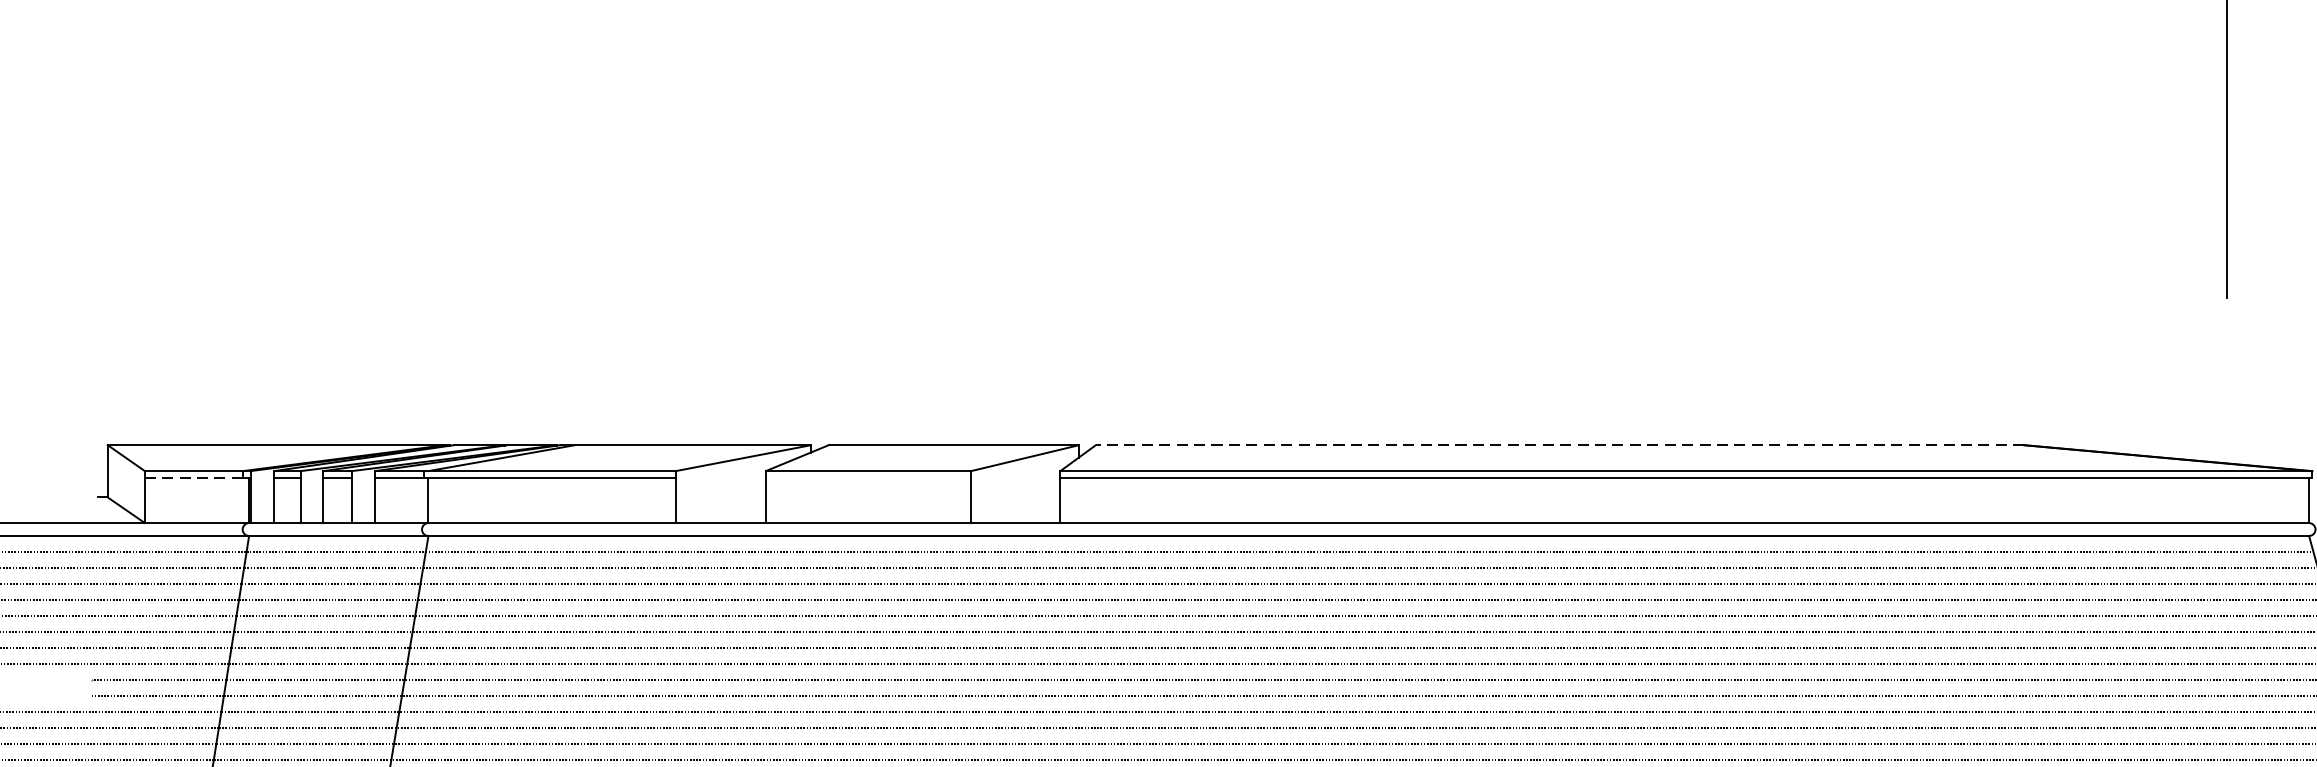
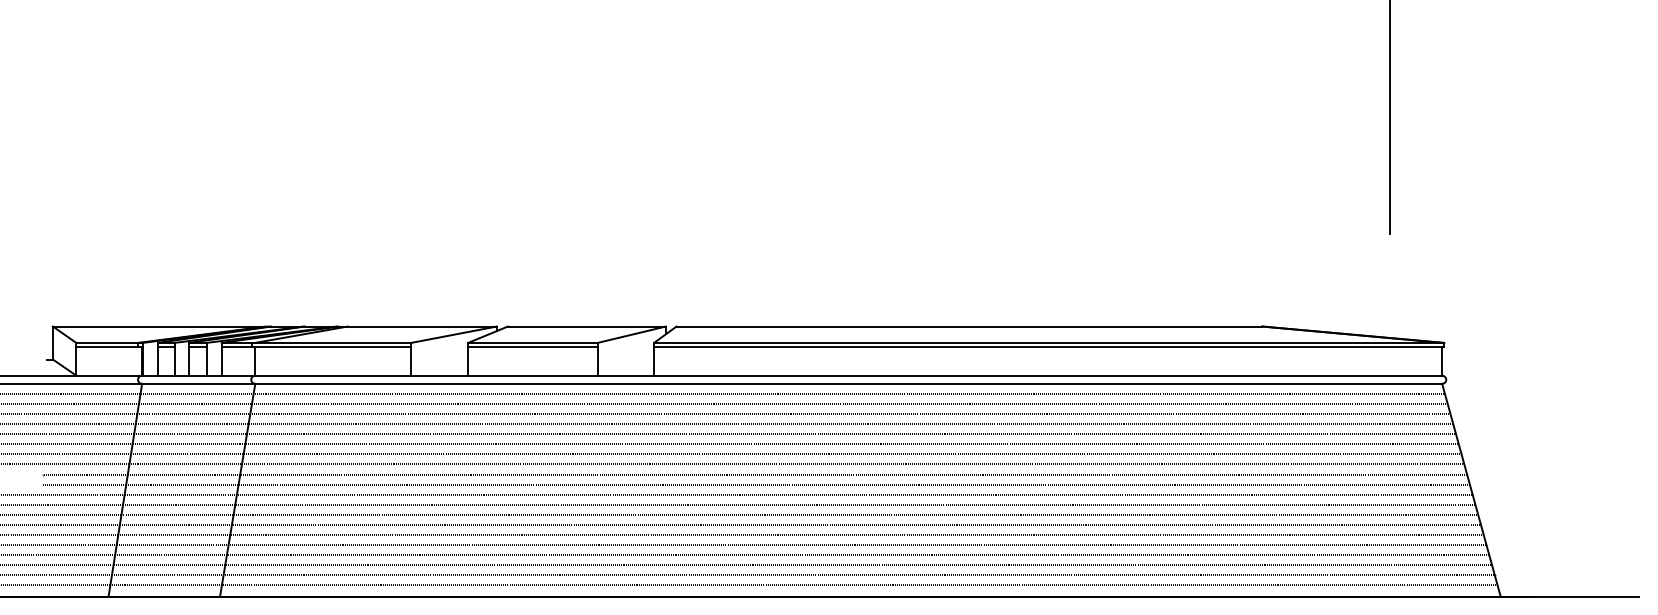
line: (1560, 445) -> (969, 326), dashed -> solid
line: (194, 478) -> (107, 347), dashed -> solid
line: (867, 478) -> (532, 347), added

